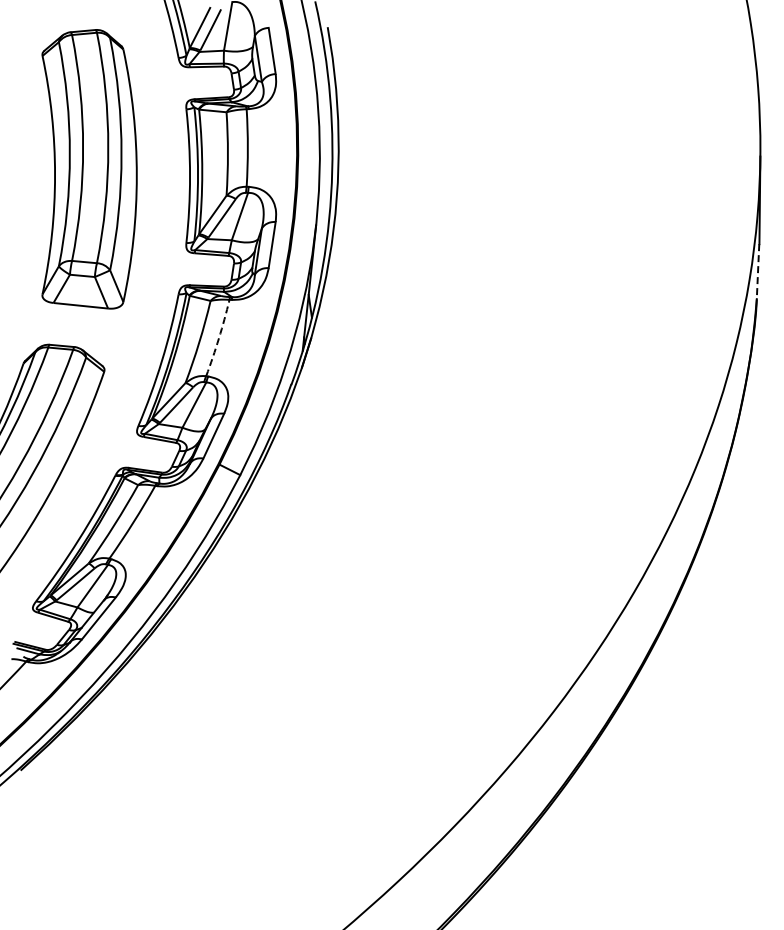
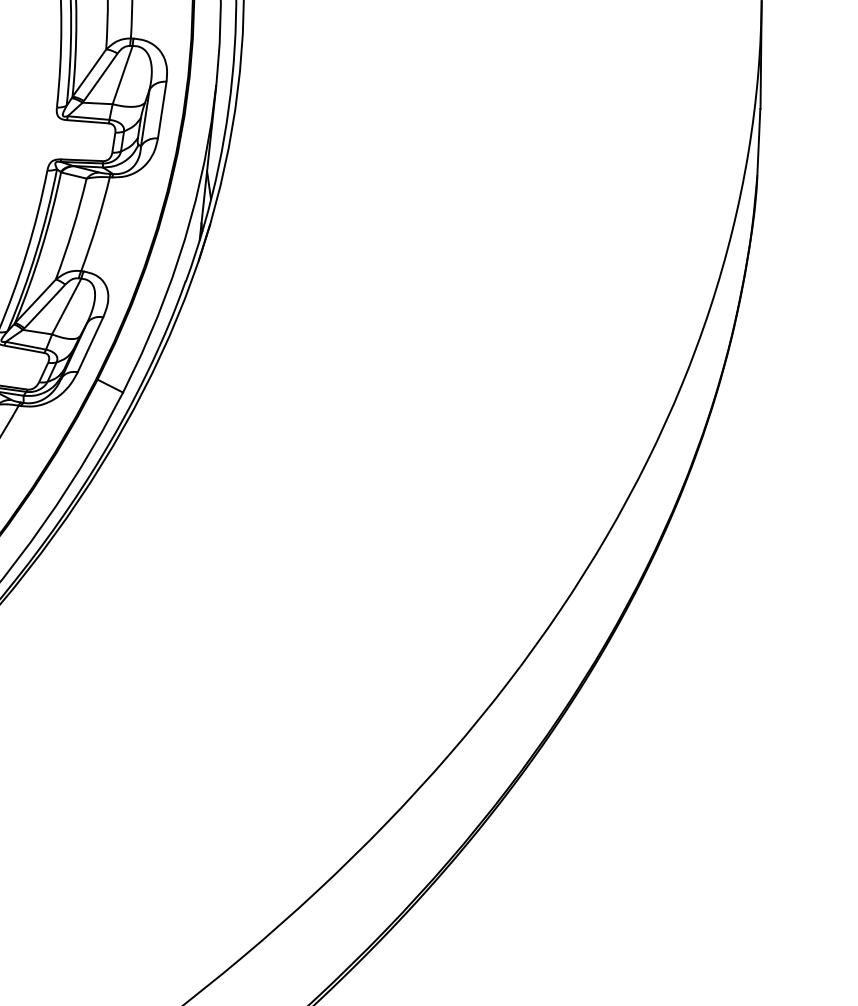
line: (758, 271) -> (759, 142), dashed -> solid
arc: (218, 338) -> (96, 224), dashed -> solid

